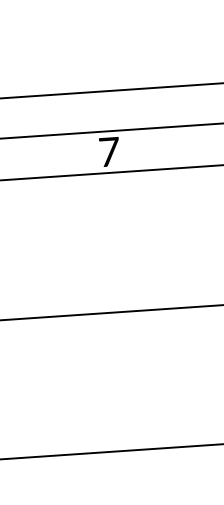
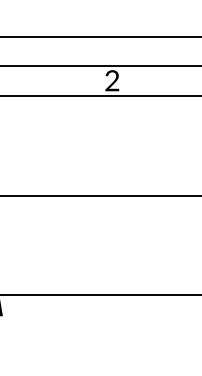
text: (109, 151) -> (112, 80), 7 -> 2

